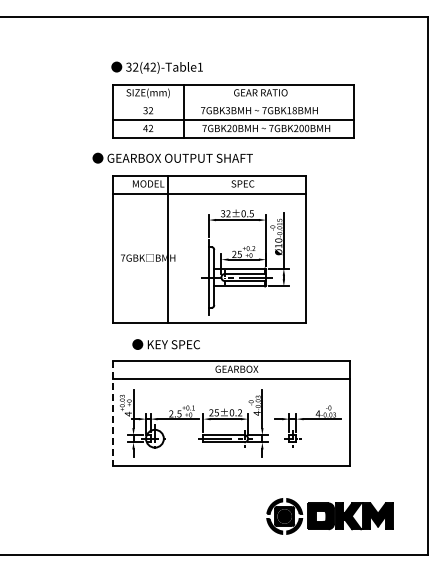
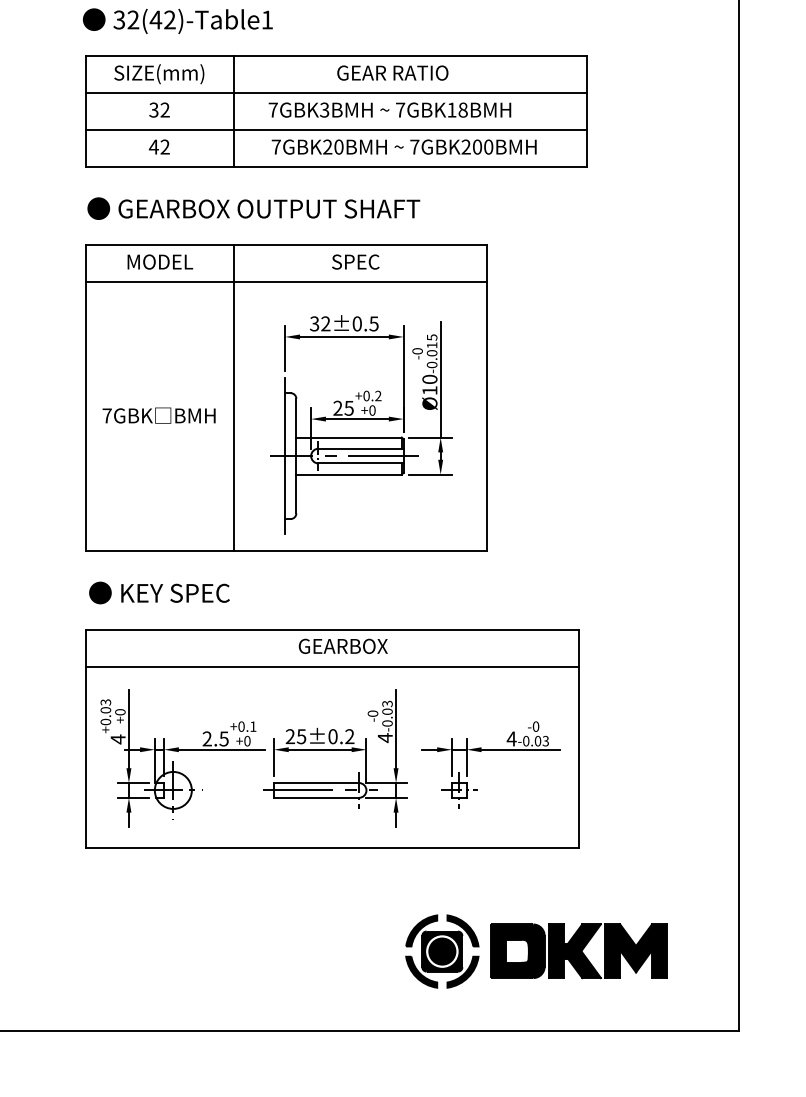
line: (233, 102) -> (336, 93), added
text: (172, 157) -> (253, 207), moved
line: (168, 249) -> (234, 397), moved
text: (165, 344) -> (157, 592), moved
line: (112, 413) -> (85, 738), dashed -> solid

